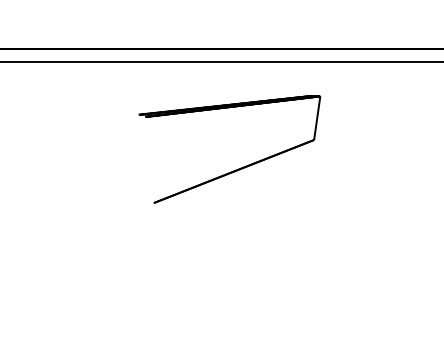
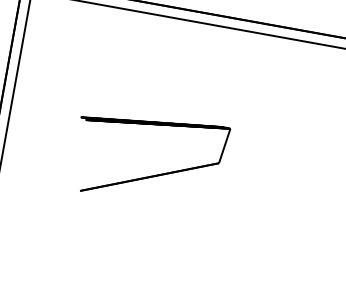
part: (235, 169) -> (151, 175), moved

